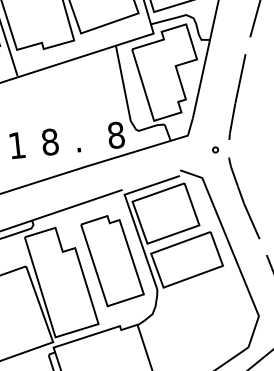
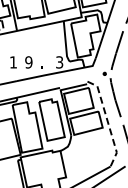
text: (115, 135) -> (59, 62), 8 -> 3
text: (49, 142) -> (28, 62), 8 -> 9
line: (232, 253) -> (107, 122), solid -> dashed

